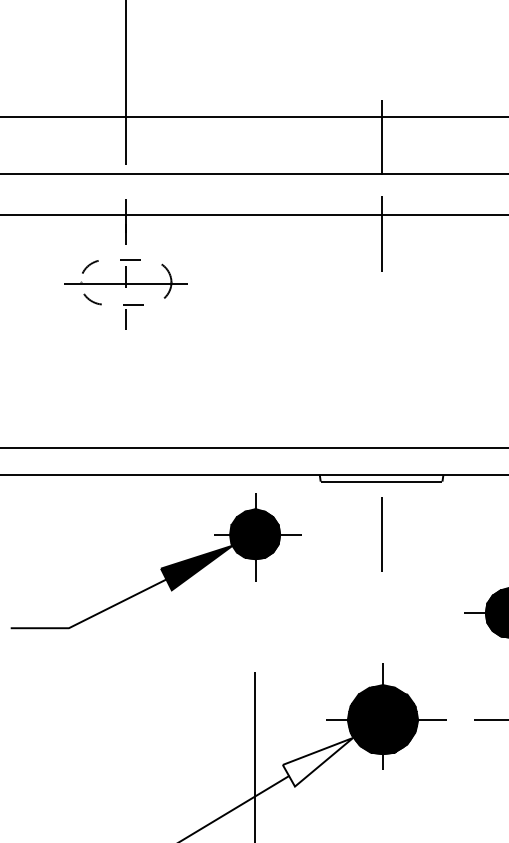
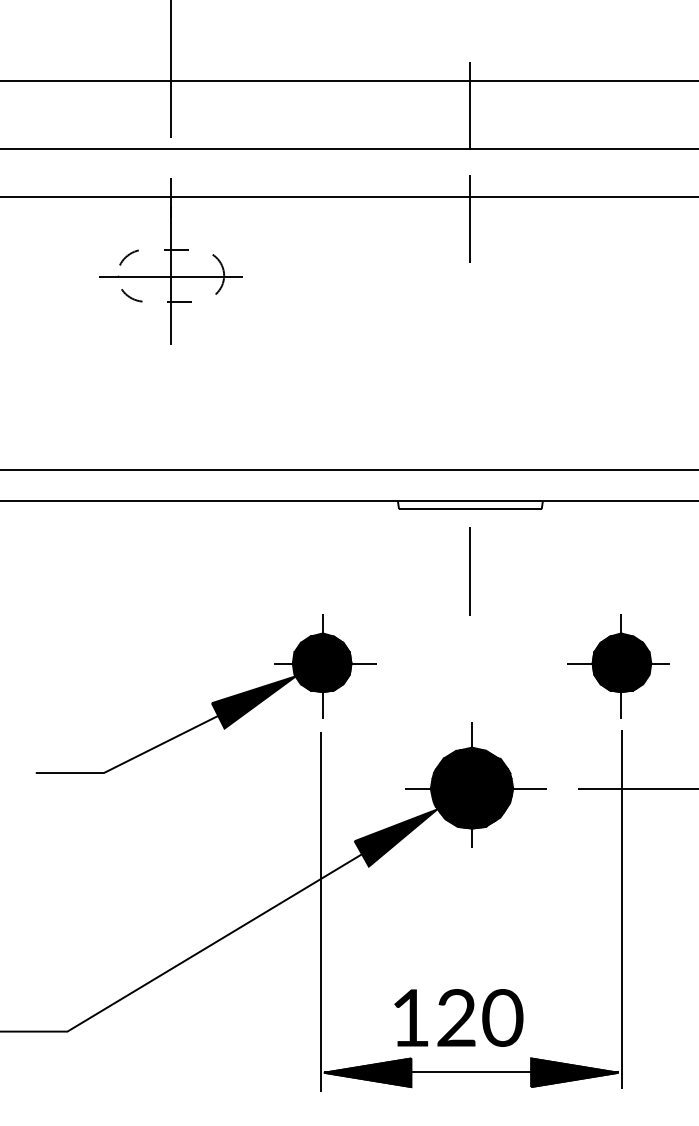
line: (126, 282) -> (171, 275), dashed -> solid
part: (160, 568) -> (211, 702), moved
fill: (317, 761) -> (395, 837), added

